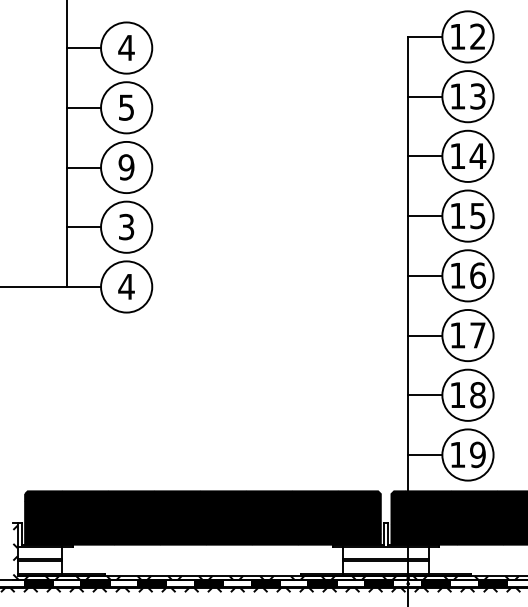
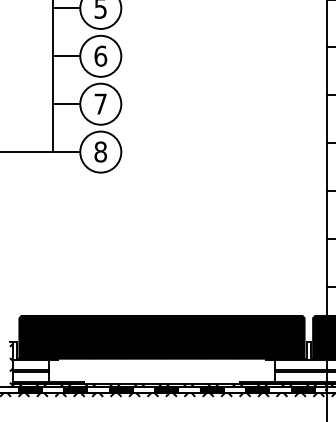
text: (126, 167) -> (100, 56), 9 -> 6
text: (126, 226) -> (100, 103), 3 -> 7
text: (126, 286) -> (100, 151), 4 -> 8

